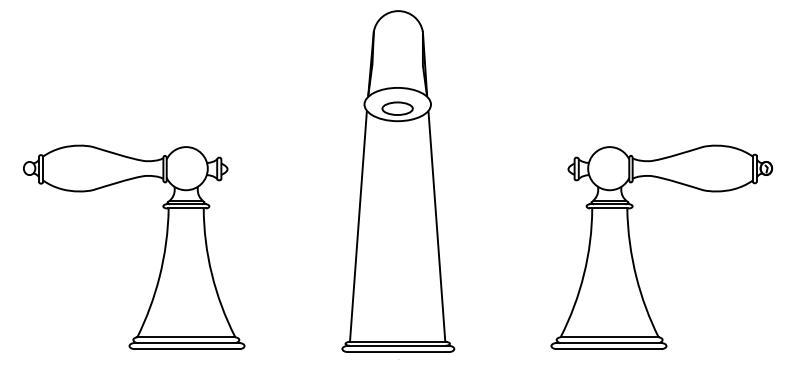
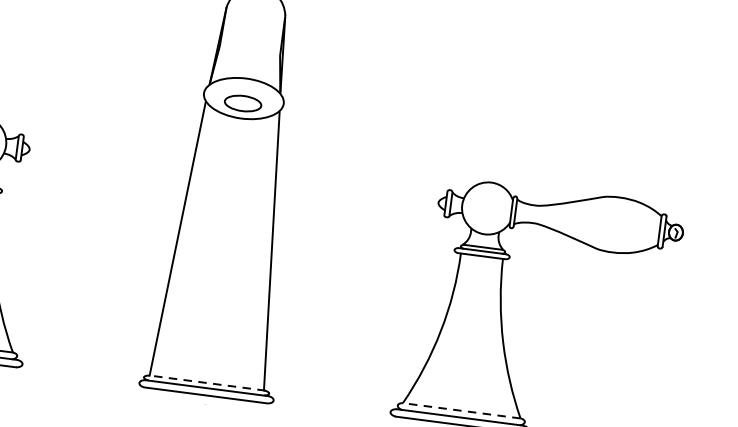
line: (609, 337) -> (461, 410), solid -> dashed
line: (397, 341) -> (206, 382), solid -> dashed

